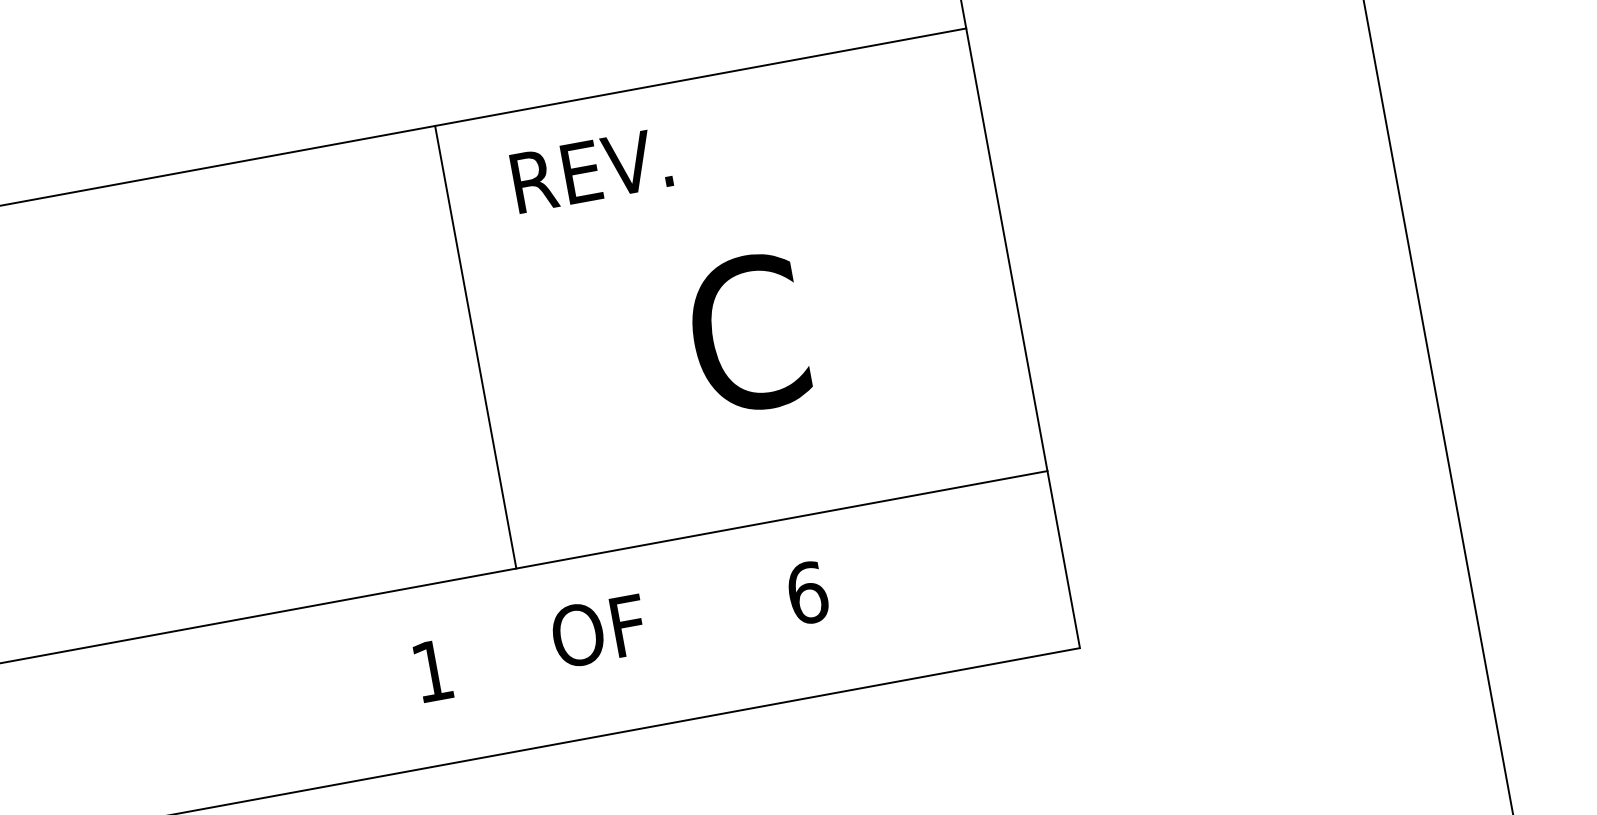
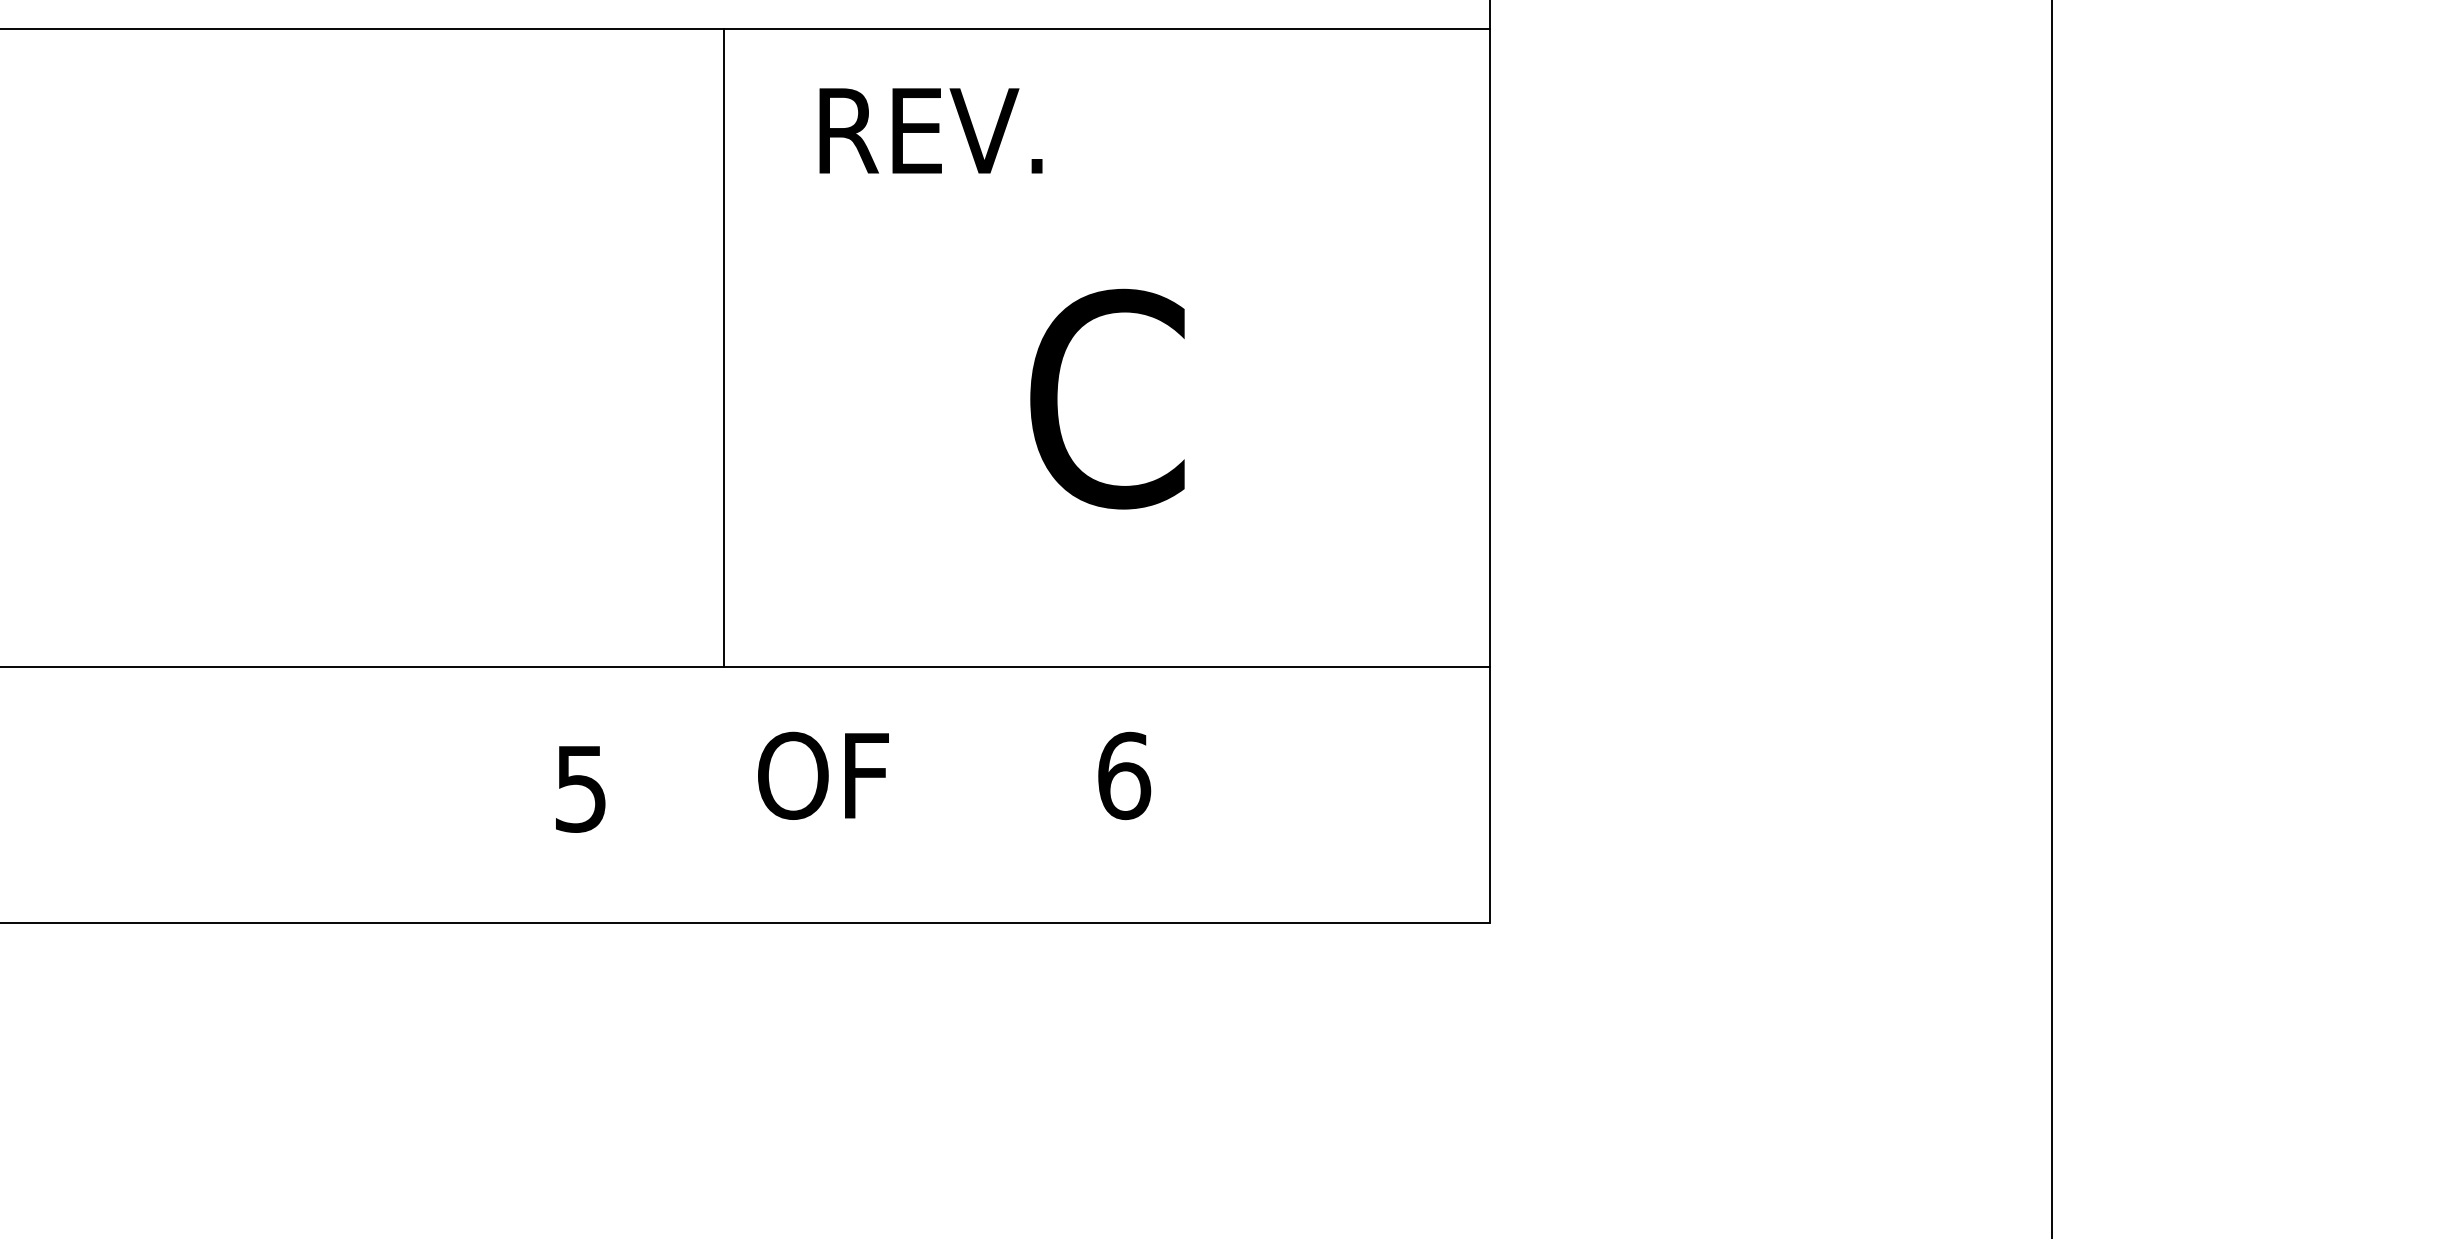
text: (432, 671) -> (580, 789), 1 -> 5

